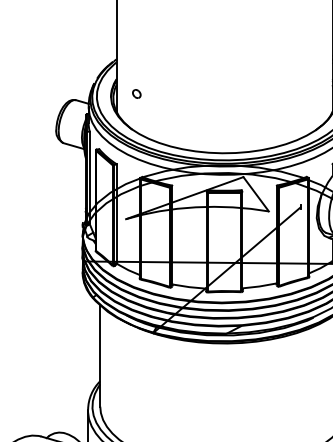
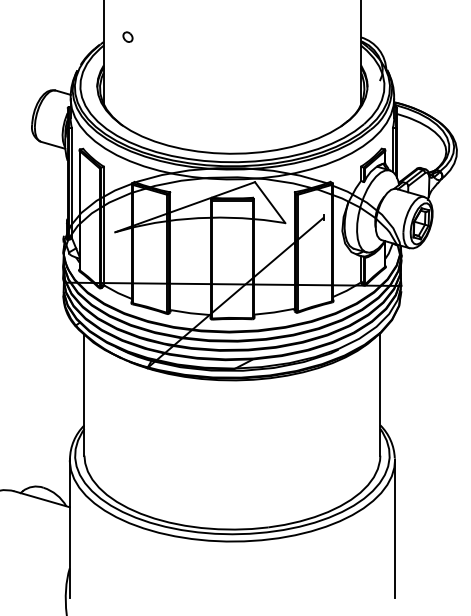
part: (136, 93) -> (127, 36), moved

